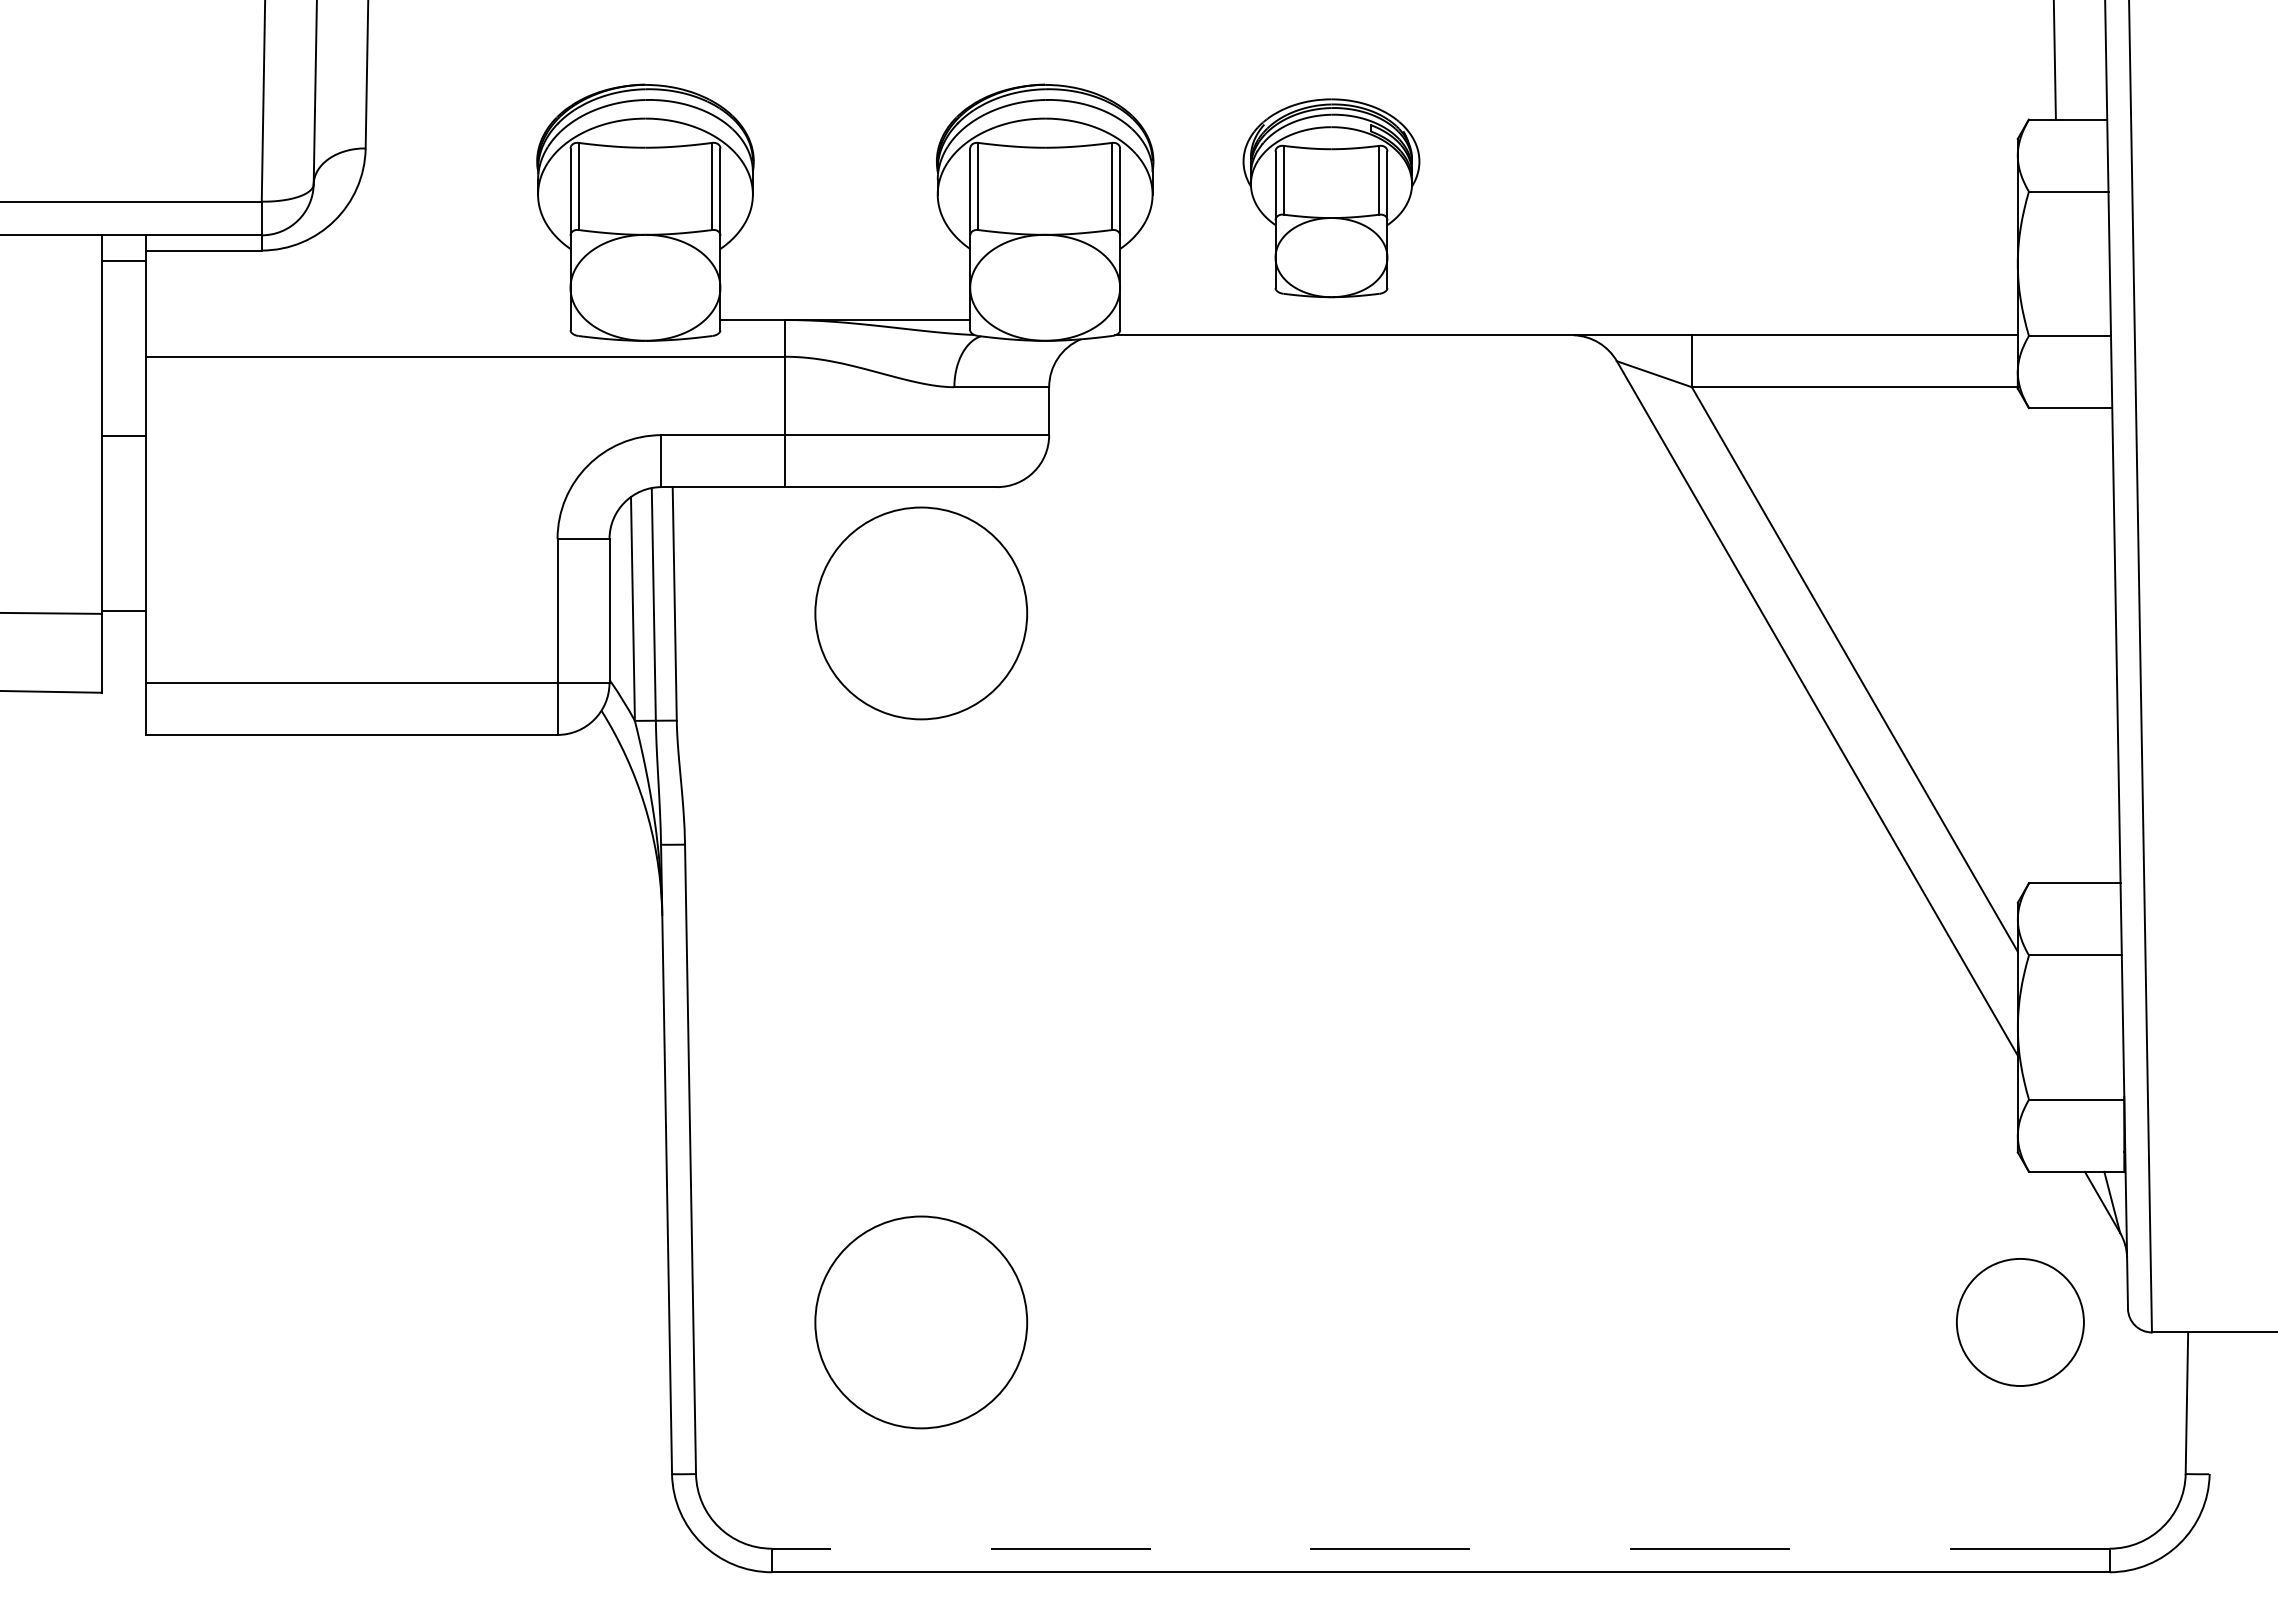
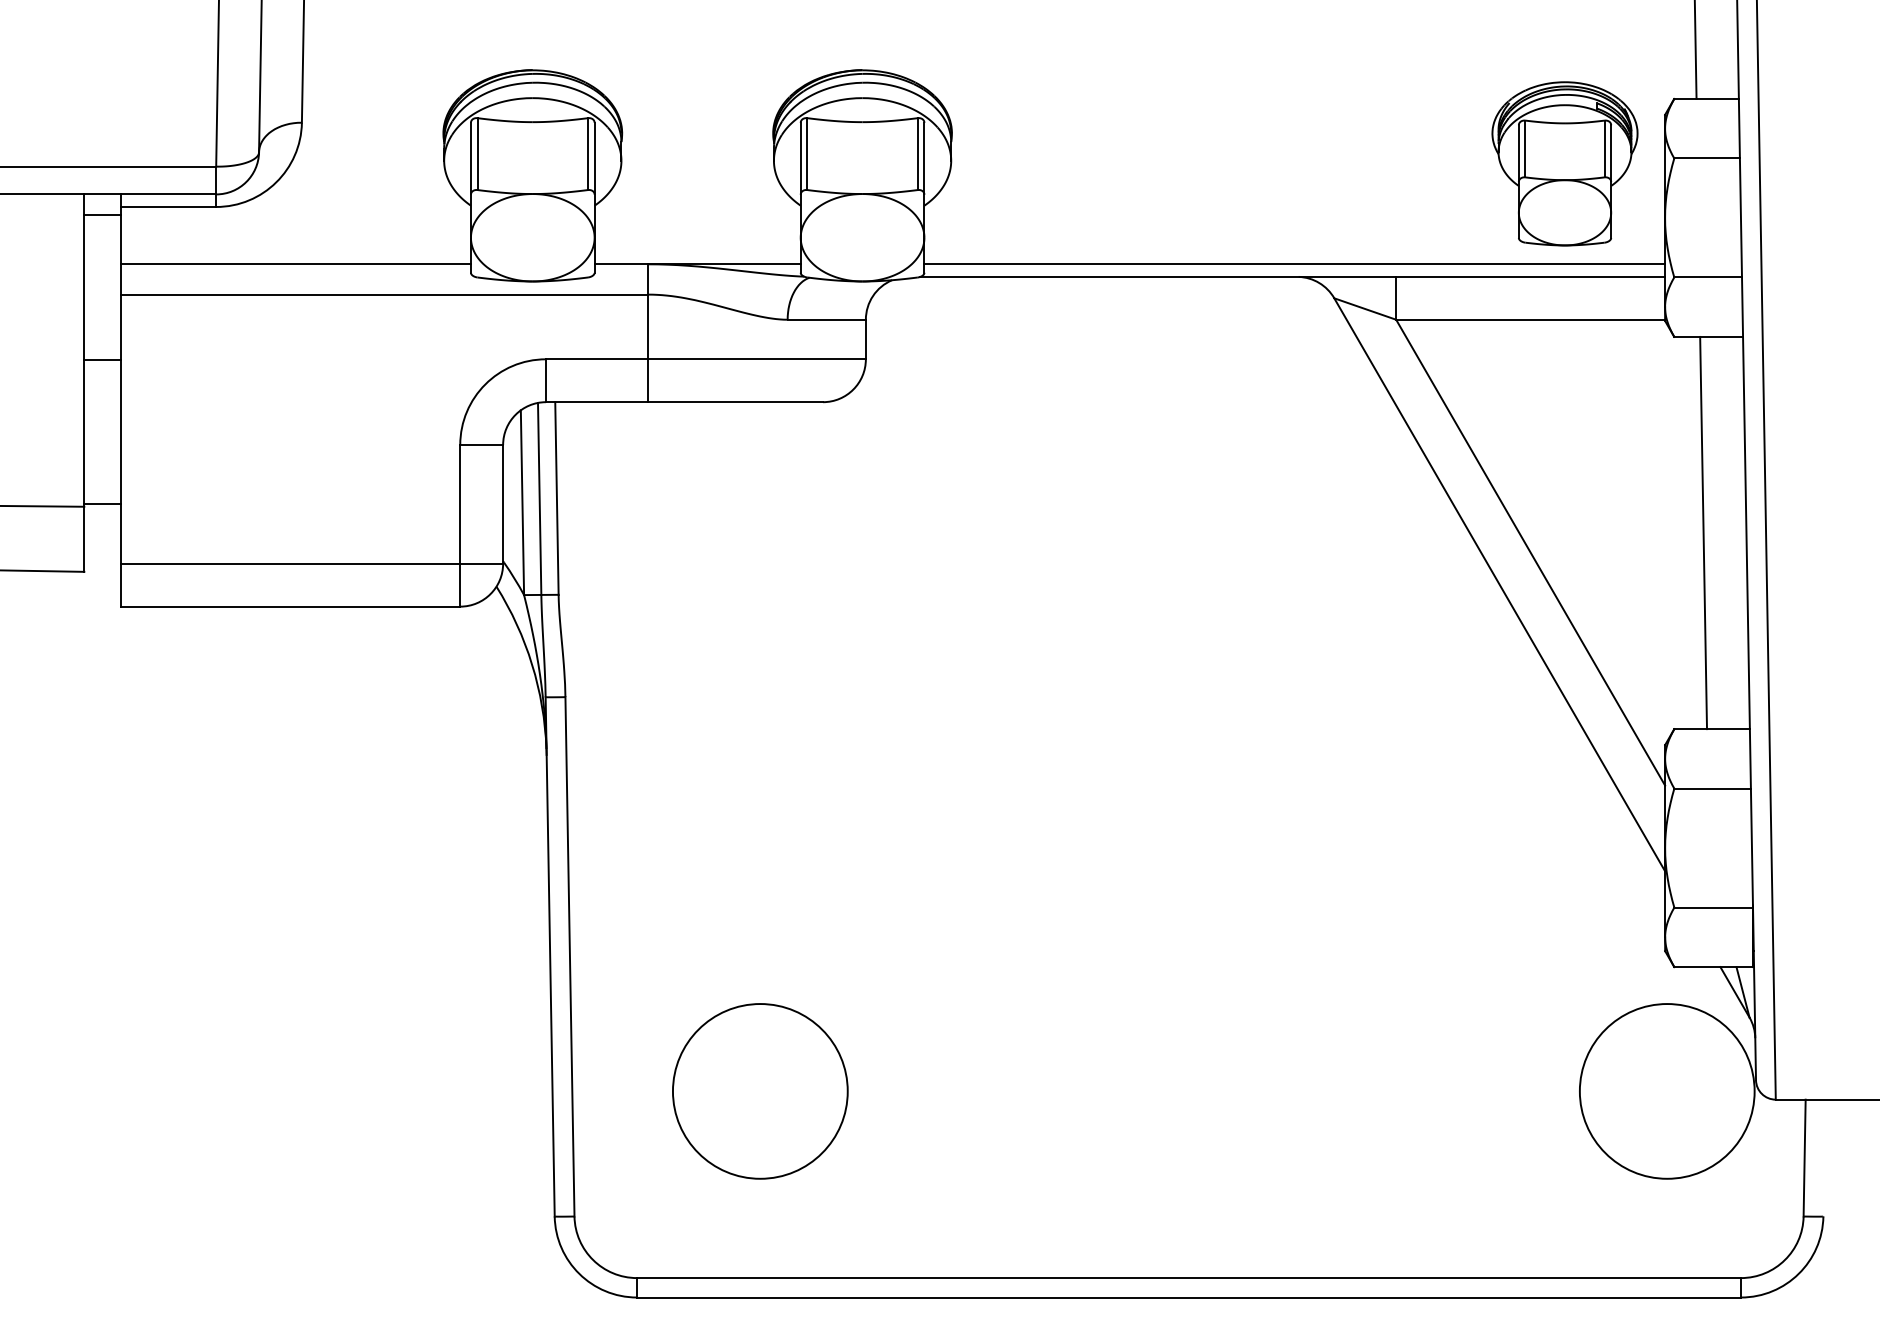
part: (1331, 198) -> (1565, 164), moved
line: (357, 320) -> (295, 264), added
line: (1568, 320) -> (1294, 264), added
circle: (921, 613) -> (760, 506), removed
line: (2064, 645) -> (1703, 532), added
circle: (2020, 1322) -> (1667, 1091), size x1.67
line: (1440, 1548) -> (1188, 1277), dashed -> solid

